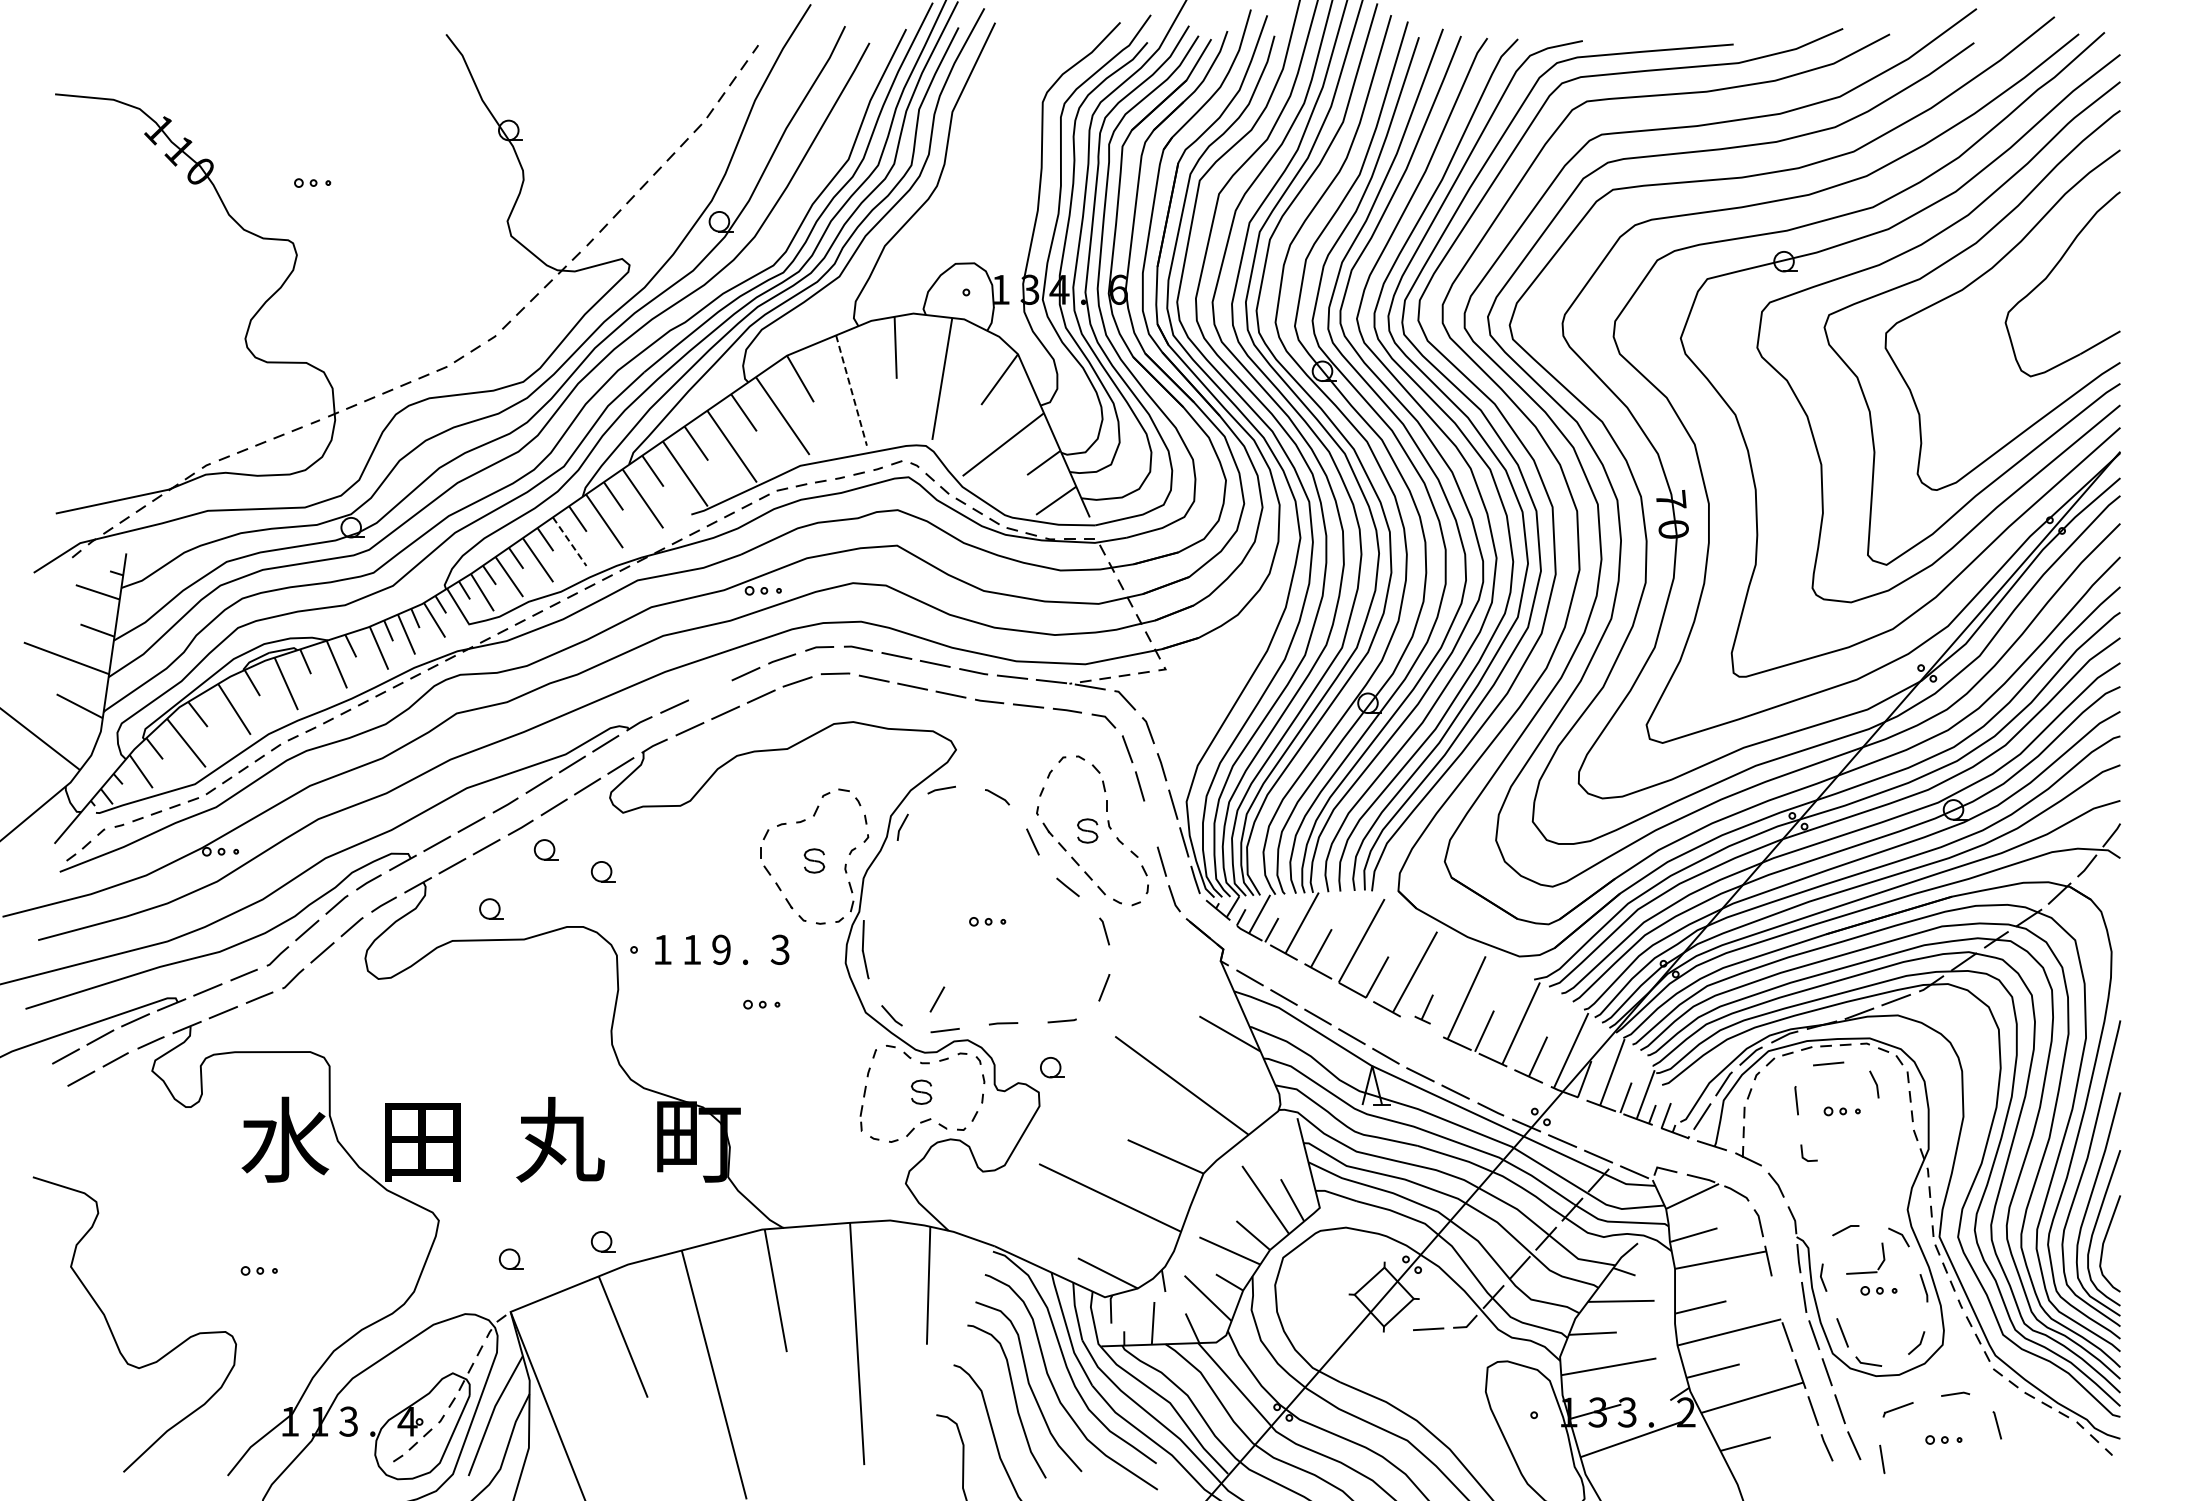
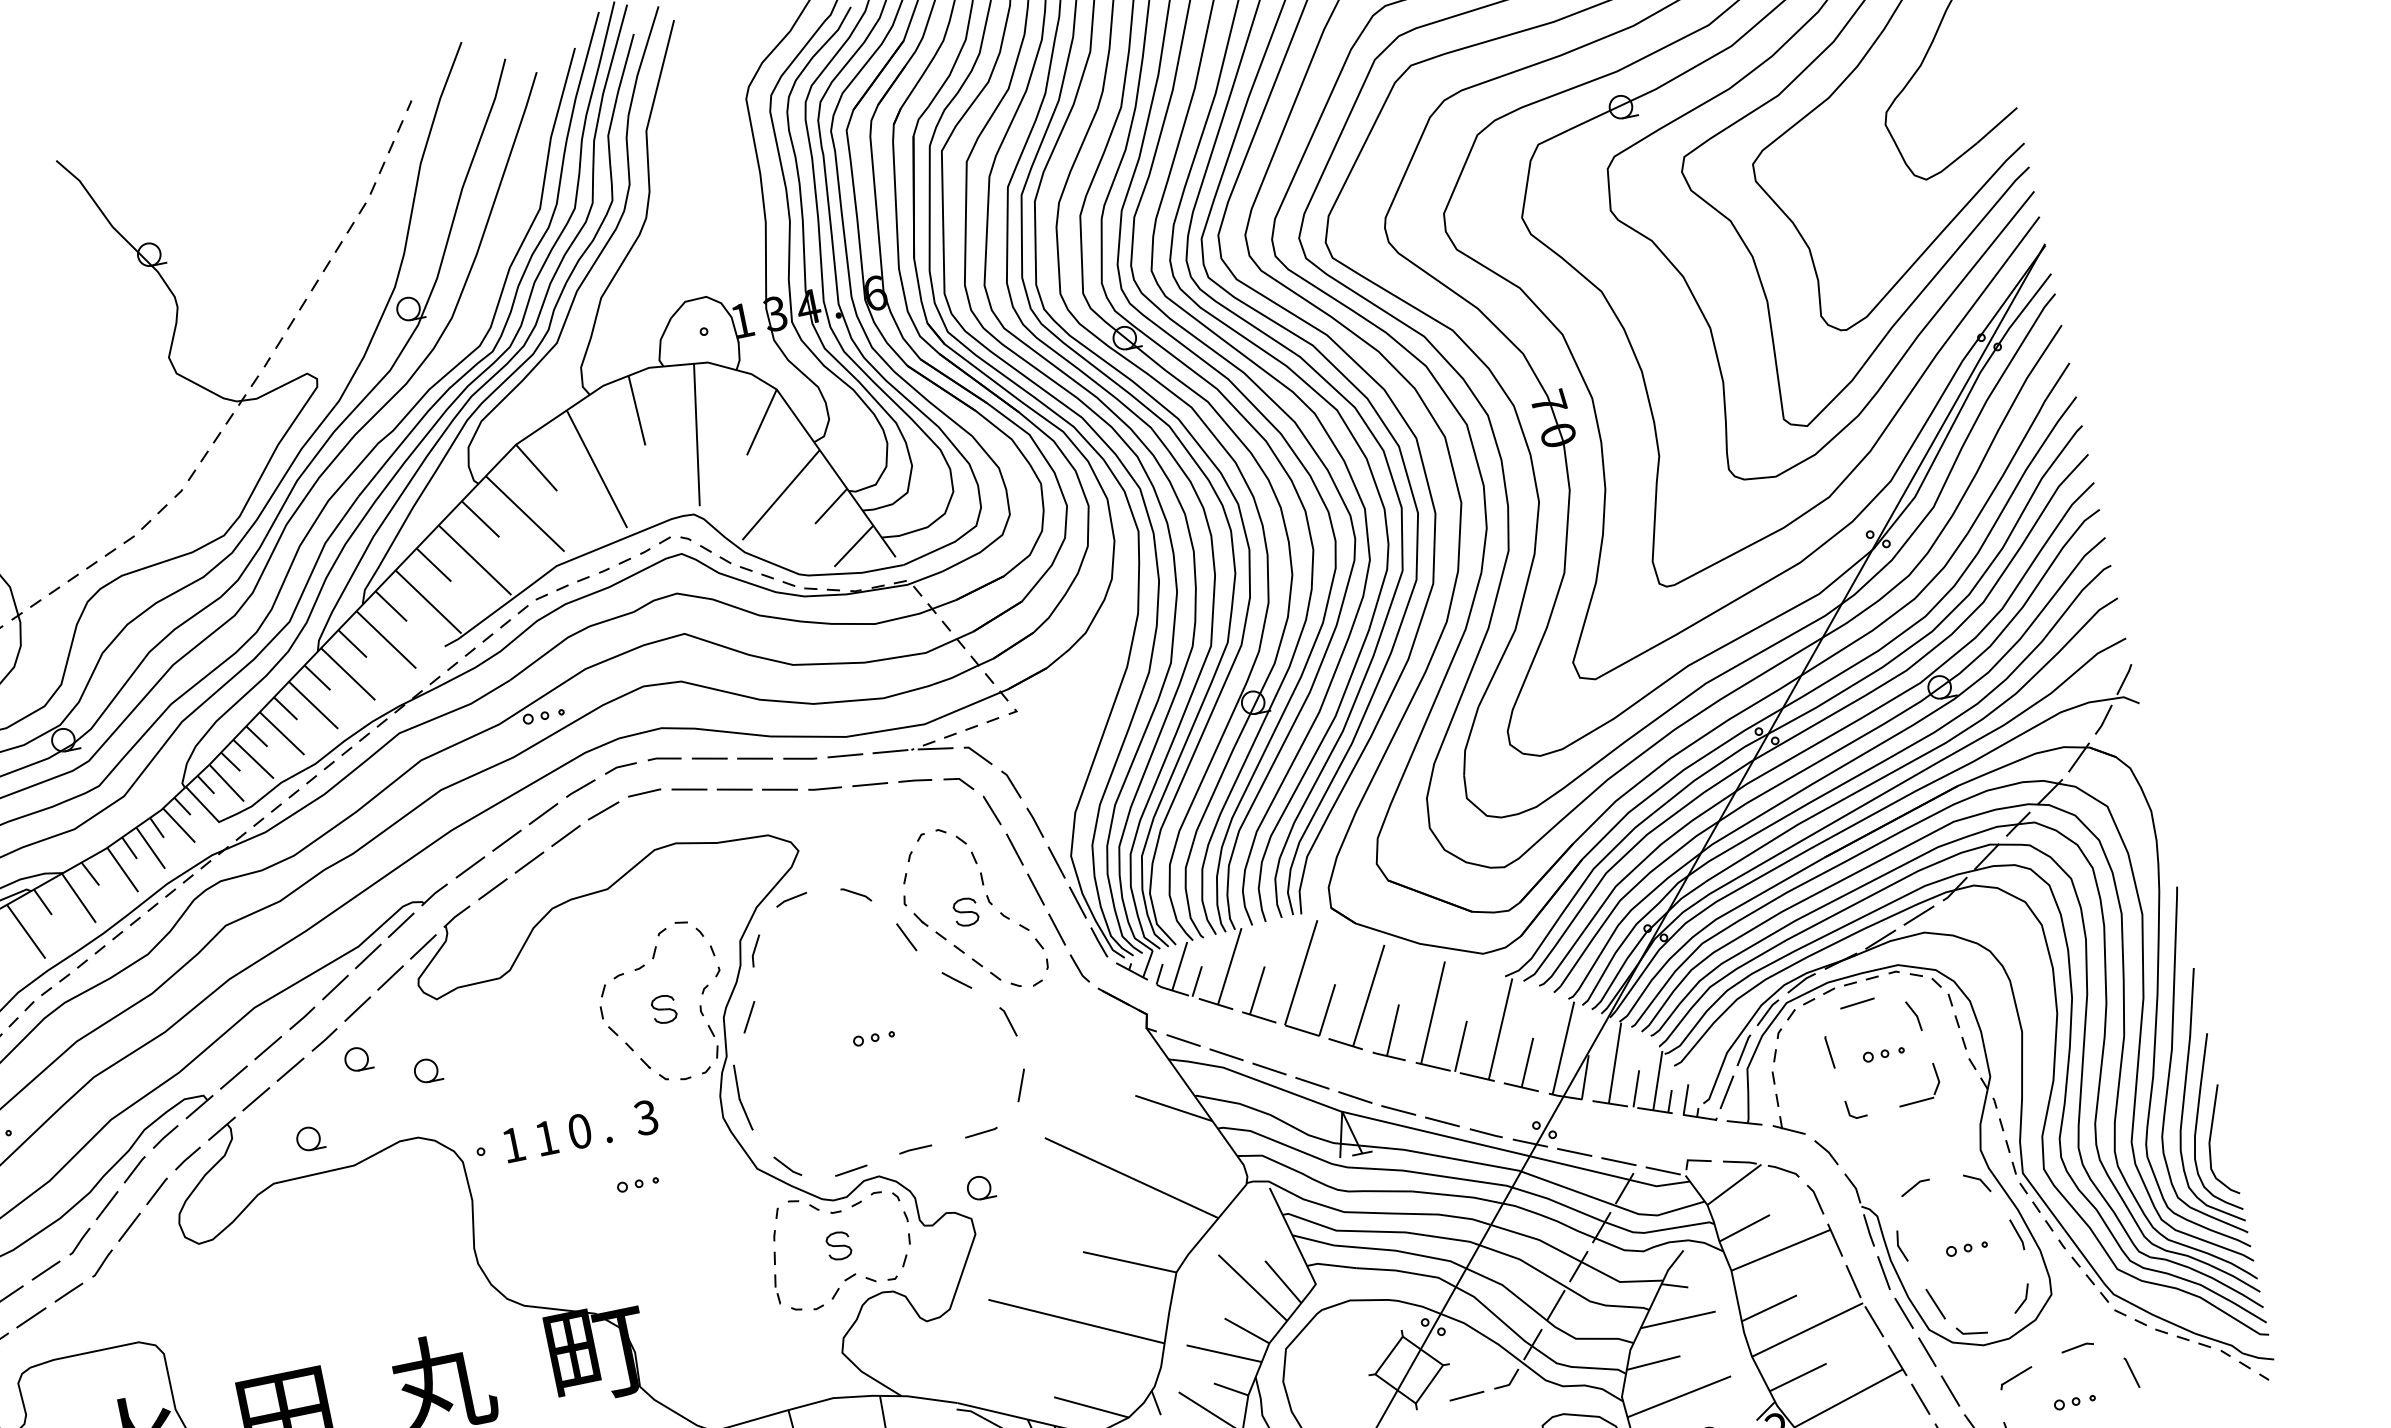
line: (851, 391) -> (597, 470), dashed -> solid
line: (569, 541) -> (313, 705), dashed -> solid
line: (709, 690) -> (506, 841), added
line: (1150, 823) -> (1035, 889), added
text: (721, 949) -> (579, 1131), 9 -> 0
line: (937, 999) -> (749, 1017), moved
part: (1423, 1009) -> (1386, 1035), size x1.67
part: (1865, 1271) -> (1920, 1099), moved
line: (1776, 1299) -> (1853, 1281), added

